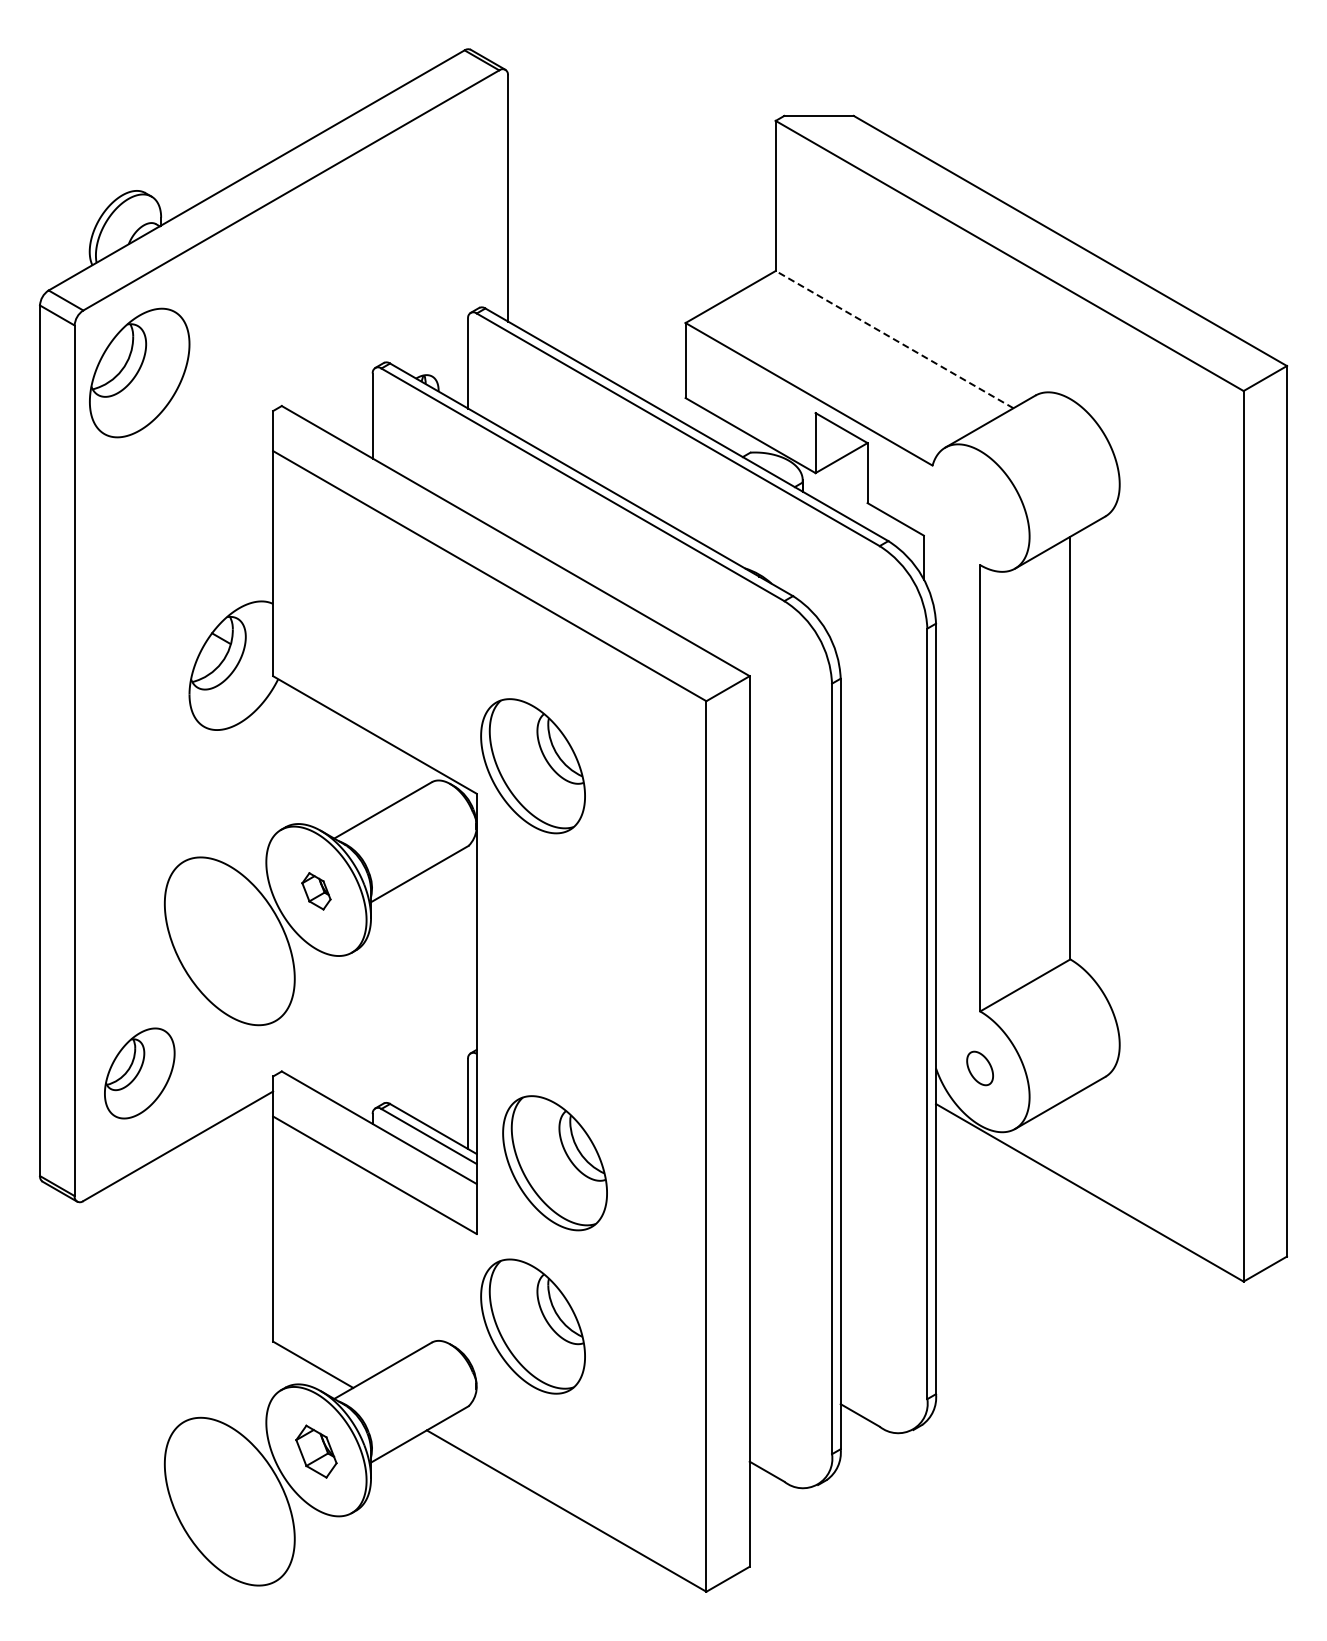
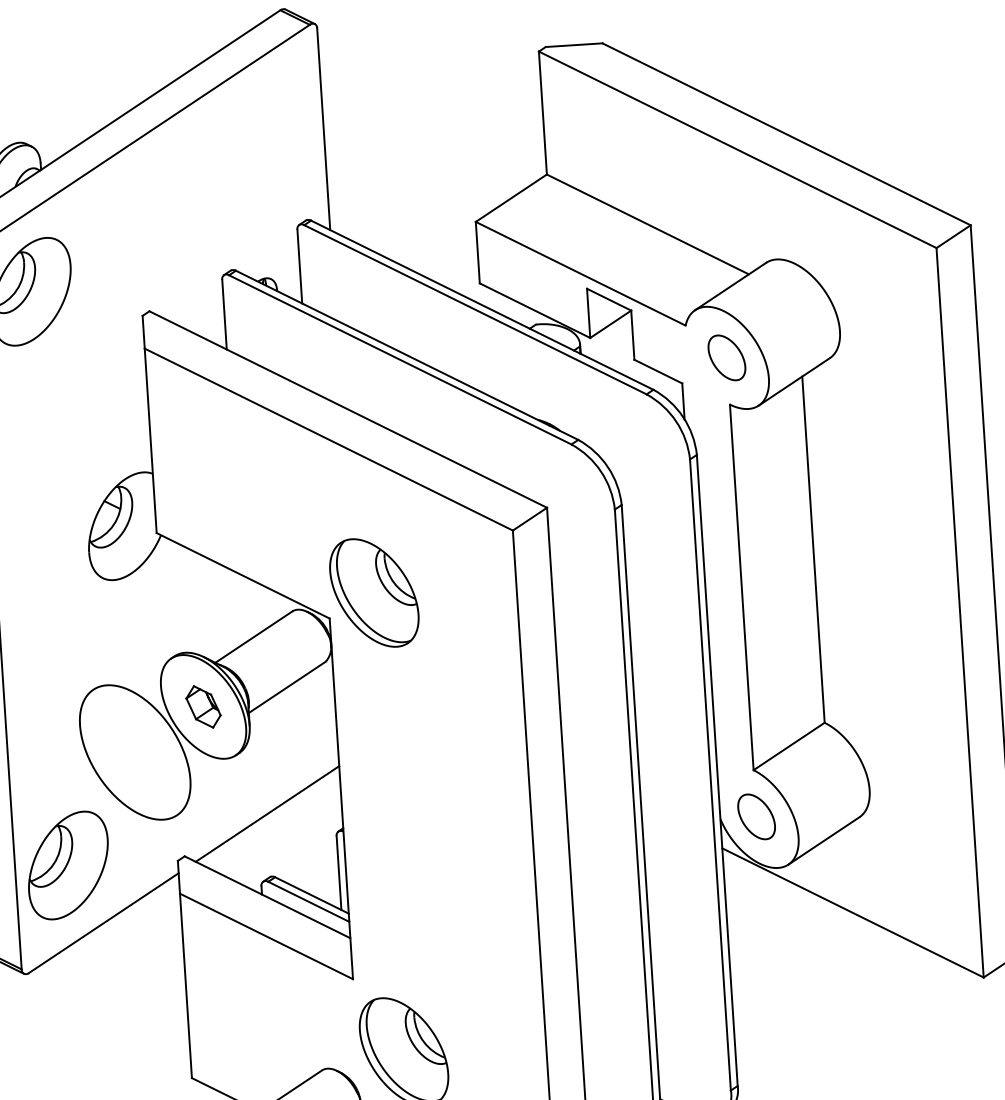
line: (894, 339) -> (647, 224), dashed -> solid
part: (979, 507) -> (726, 357), added
part: (316, 891) -> (203, 707), size x1.43
line: (385, 1026) -> (267, 814), added
part: (979, 1068) -> (756, 816), size x1.67
part: (139, 1073) -> (68, 865), size x1.43
part: (554, 1163) -> (412, 917), removed

